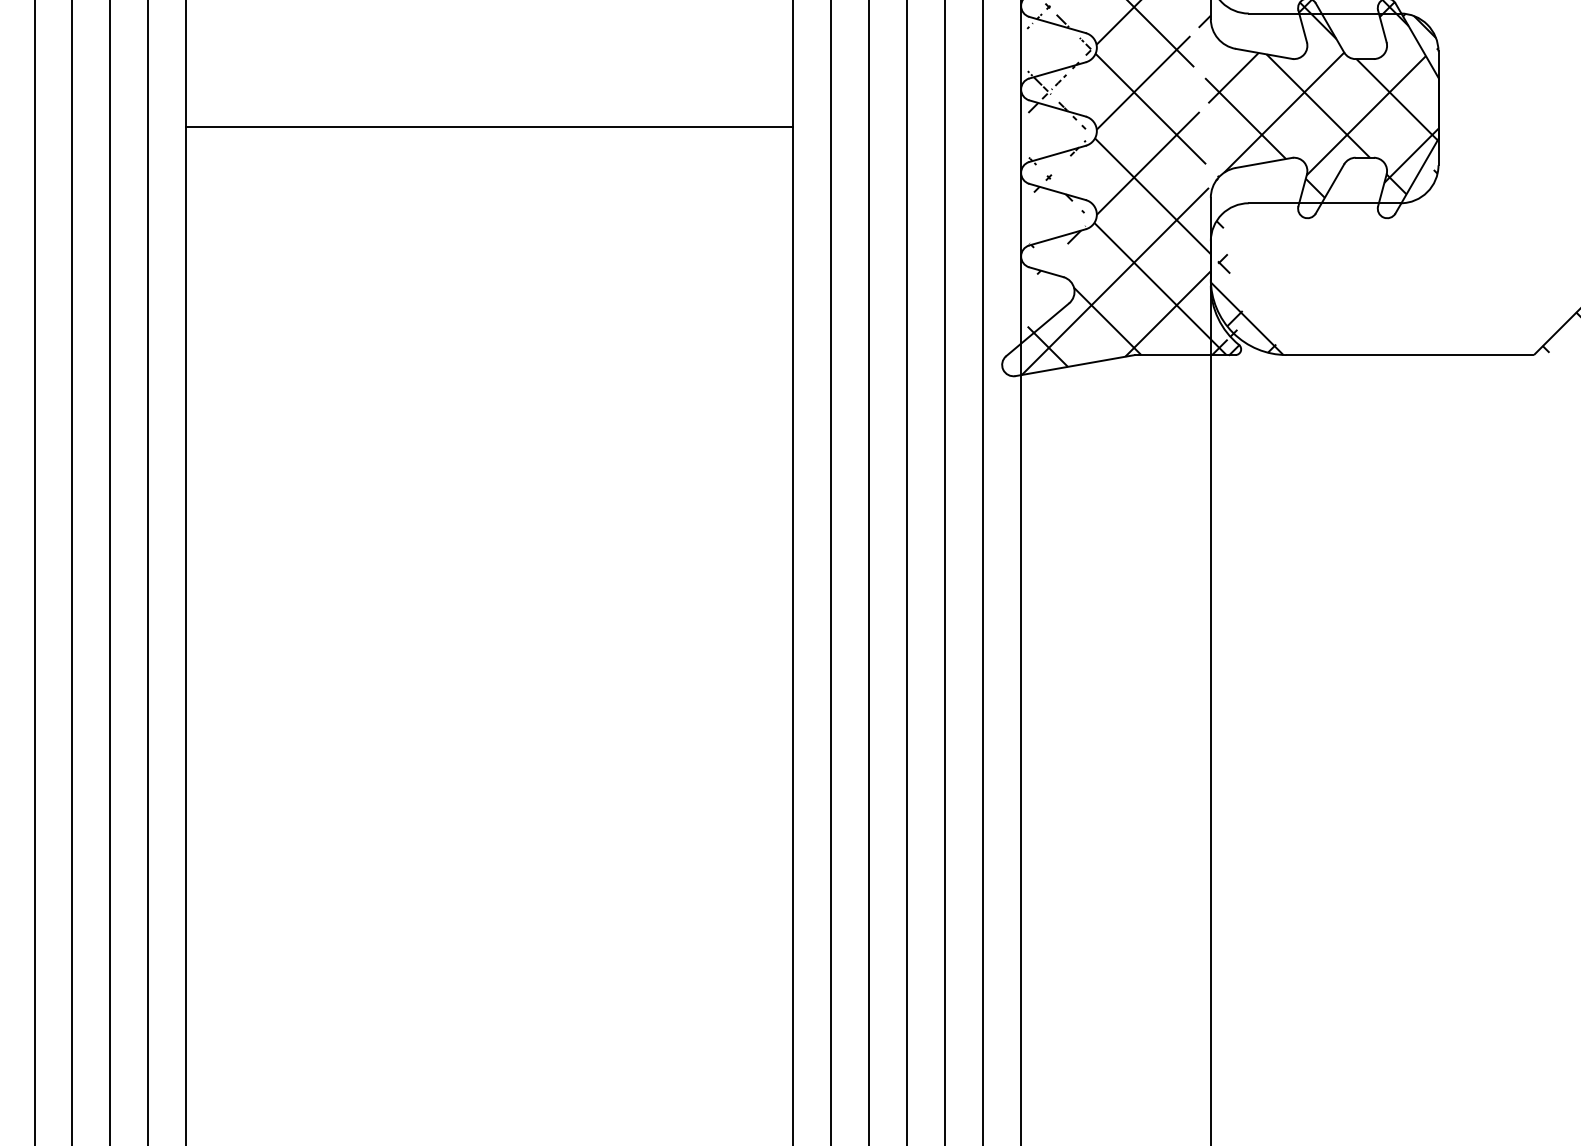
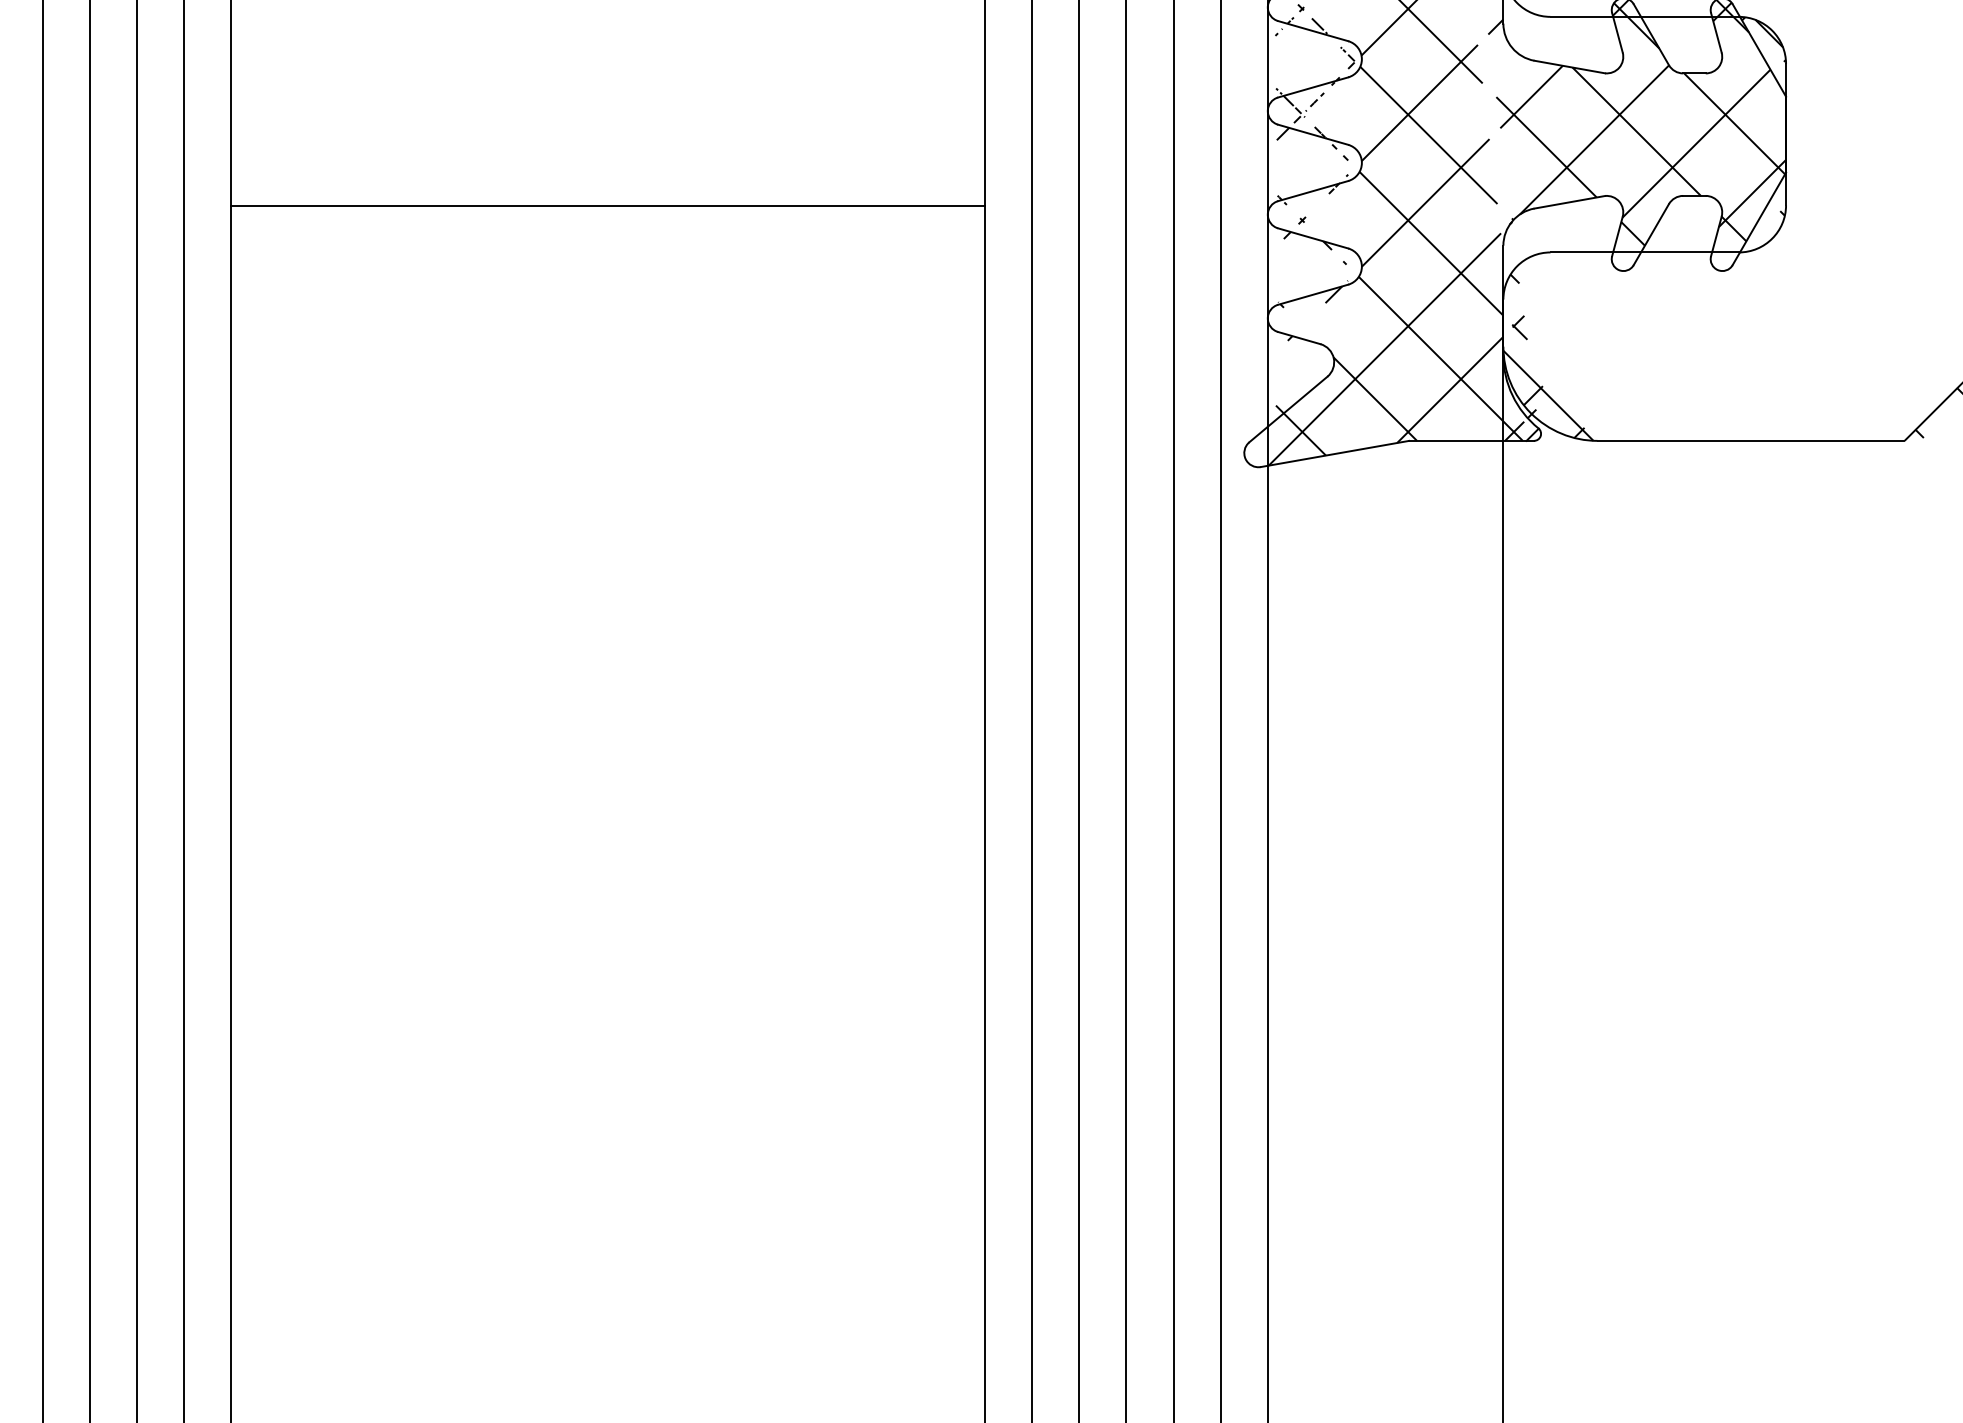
line: (490, 126) -> (608, 205), moved

